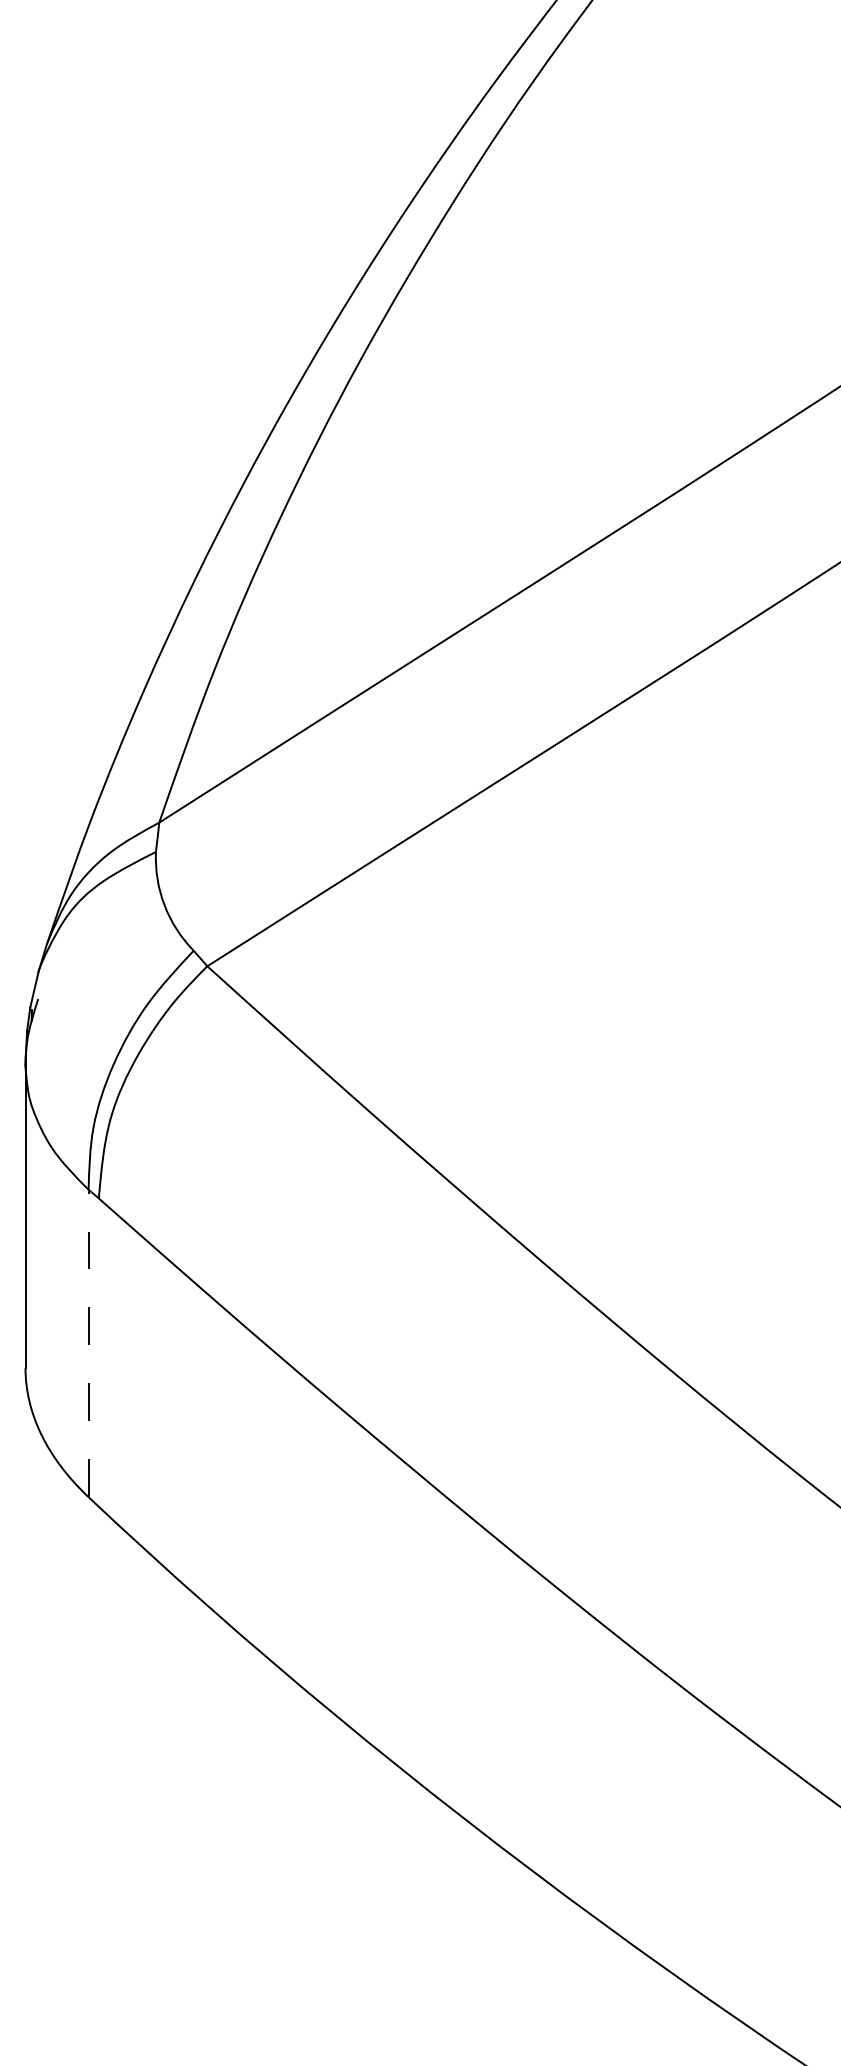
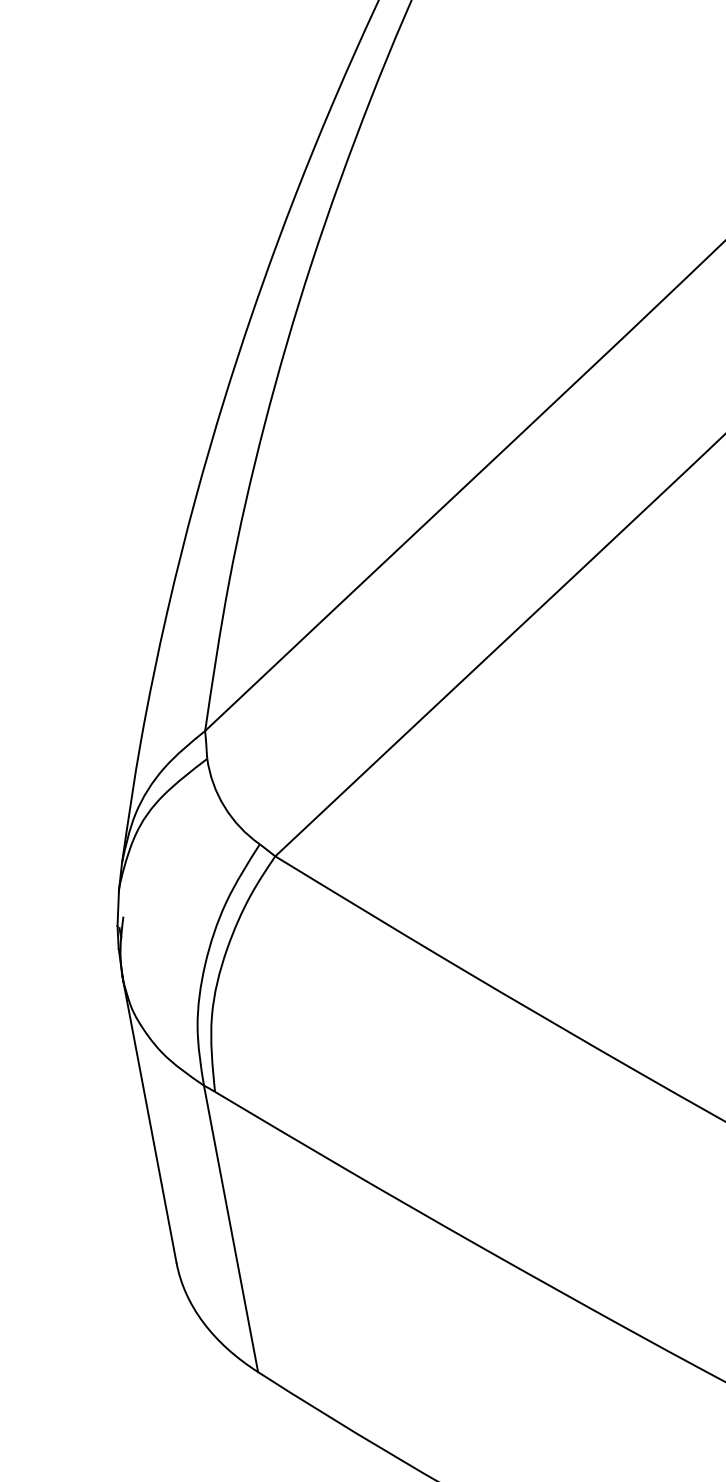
line: (88, 1343) -> (230, 1228), dashed -> solid

